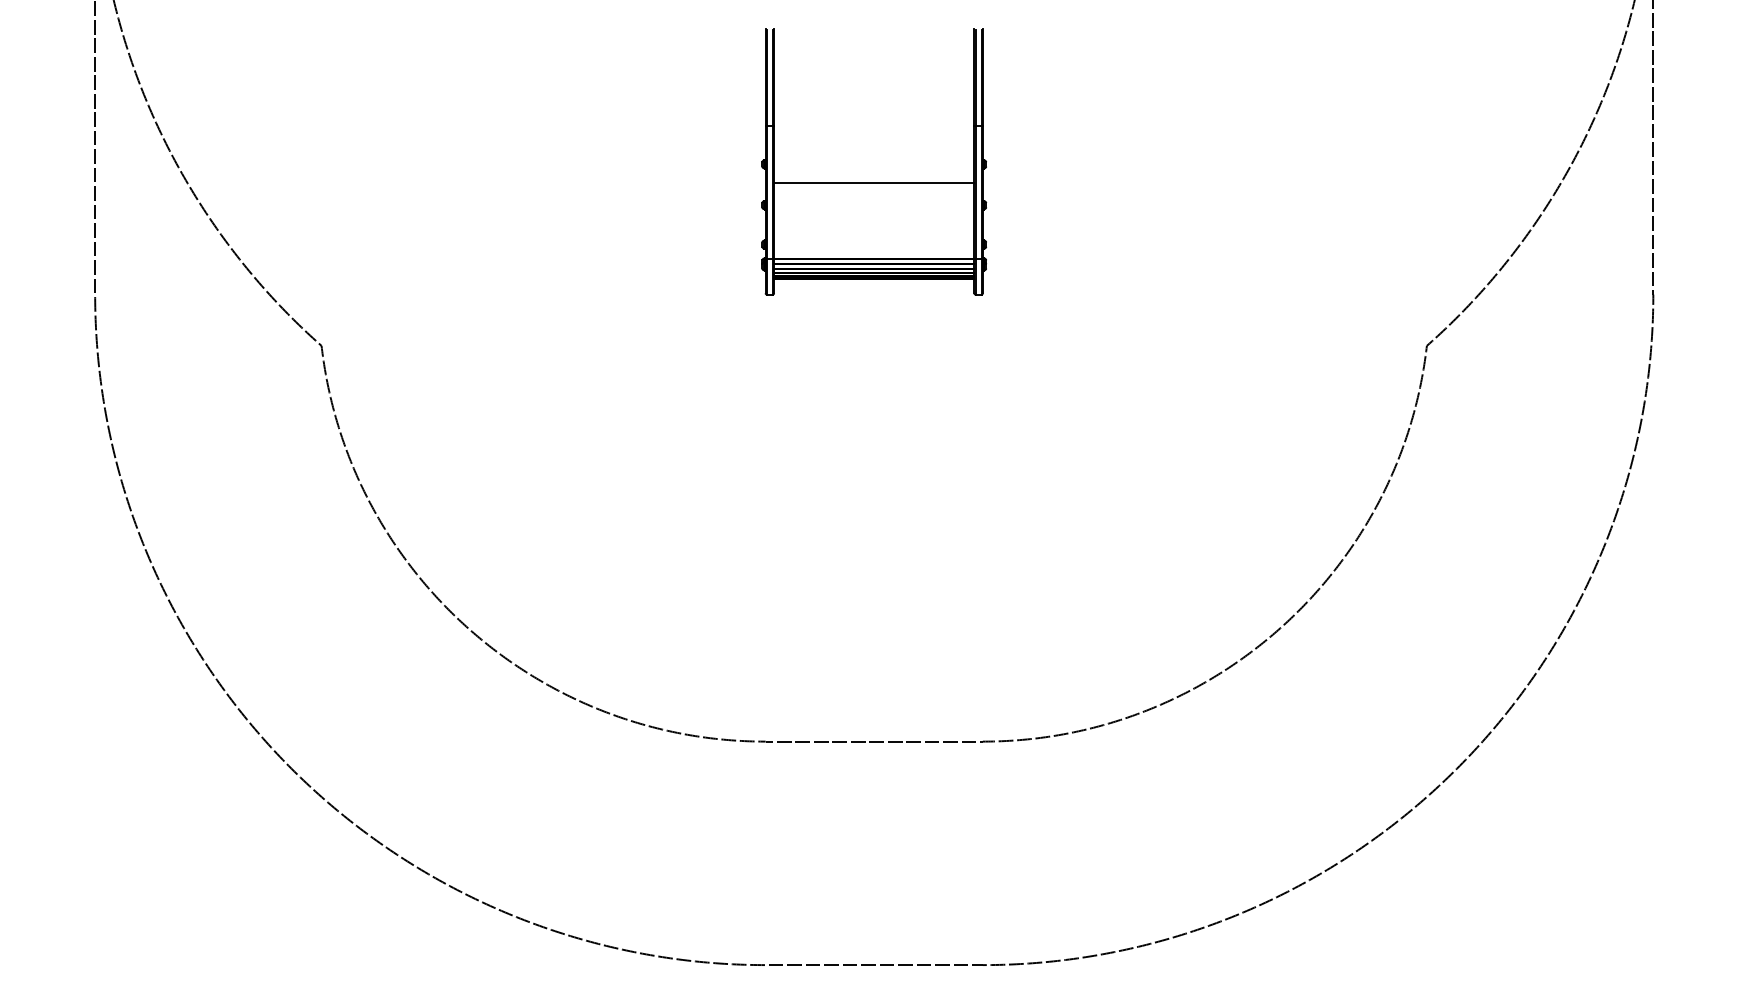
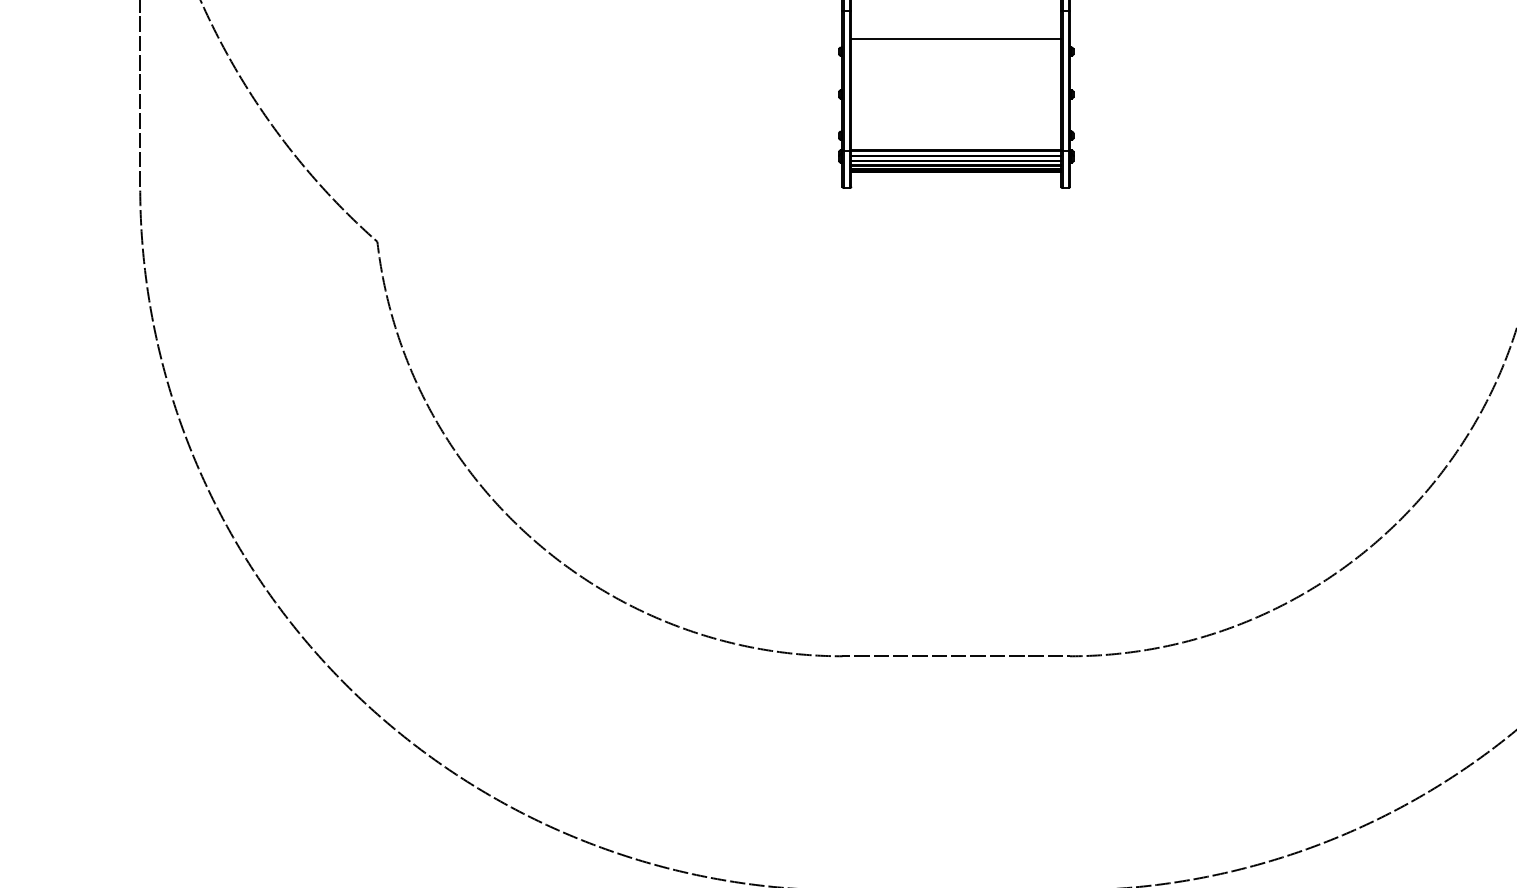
line: (874, 182) -> (956, 38), moved

